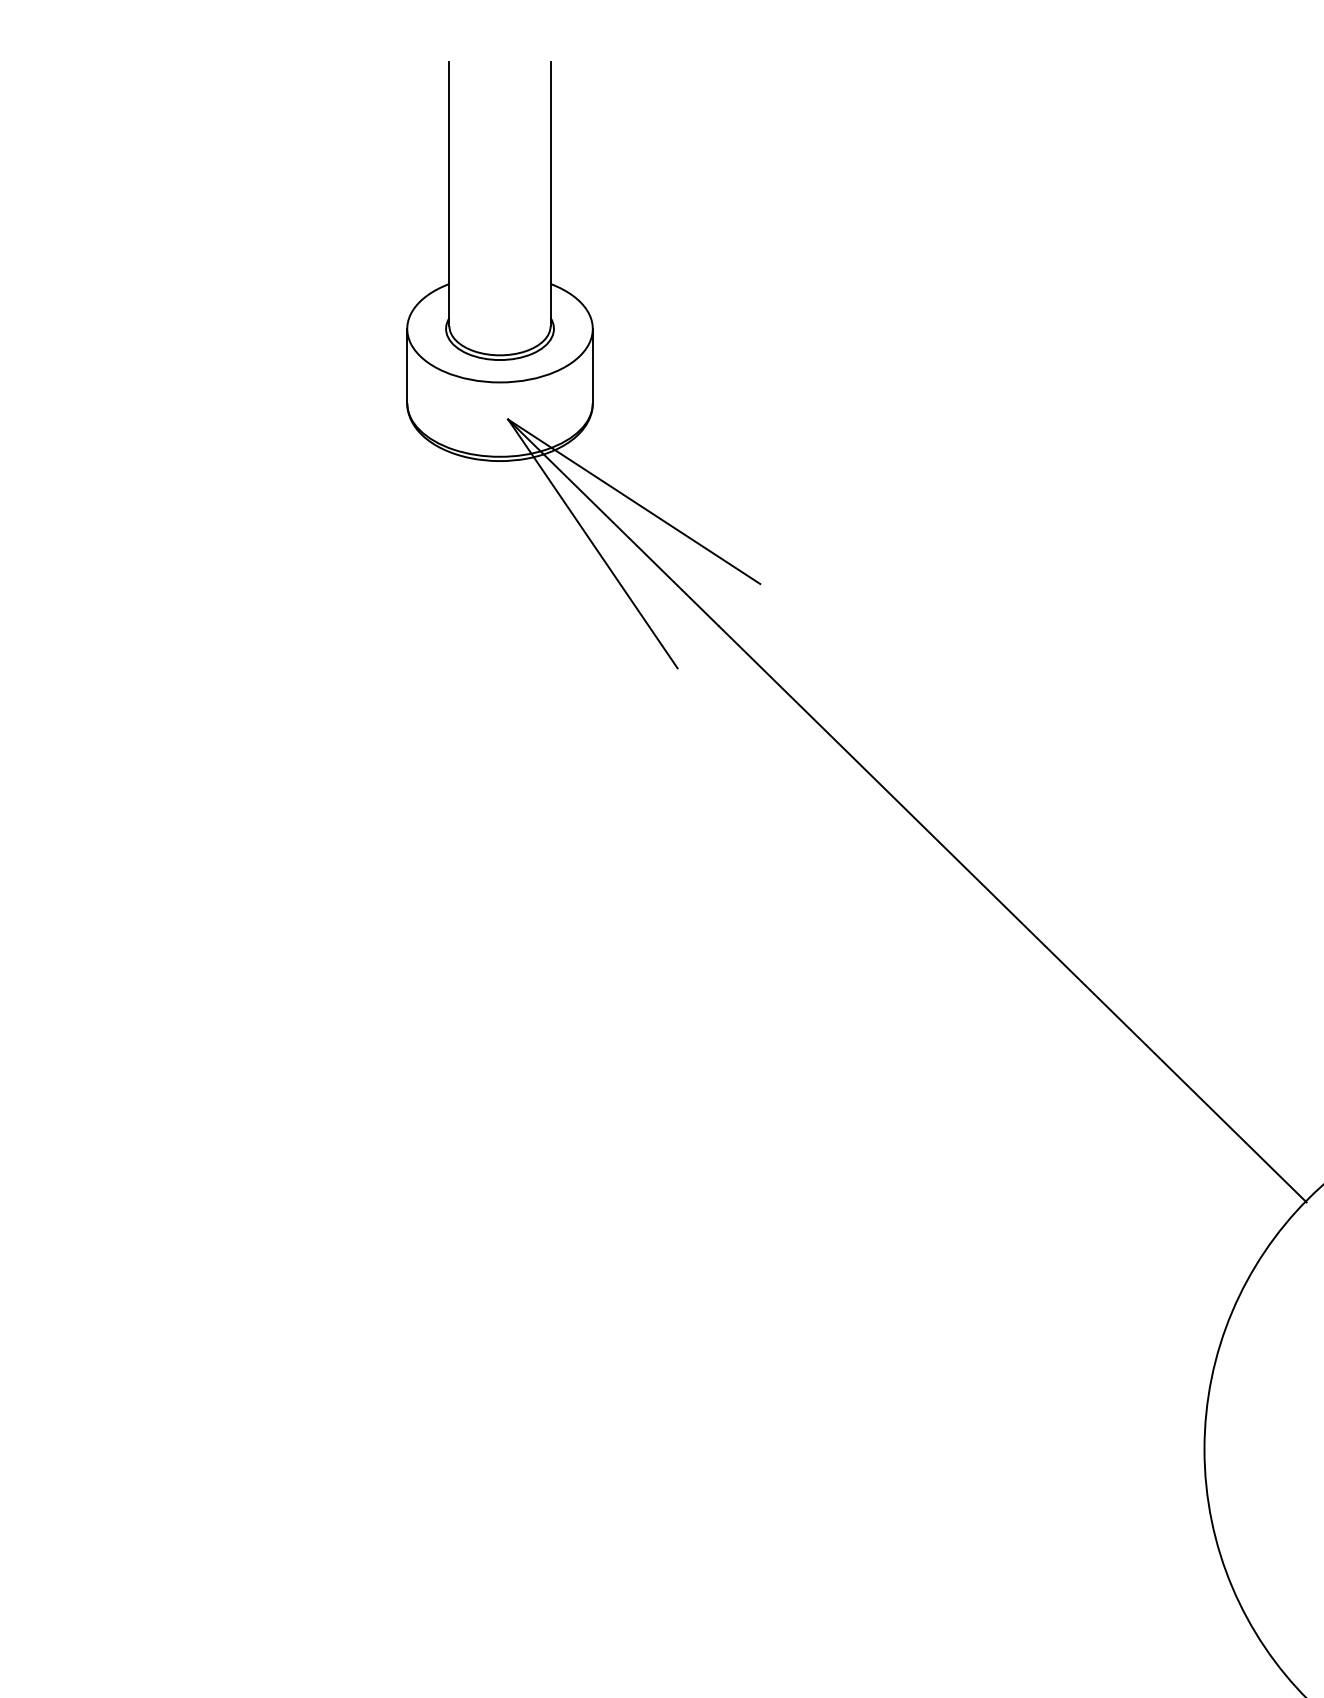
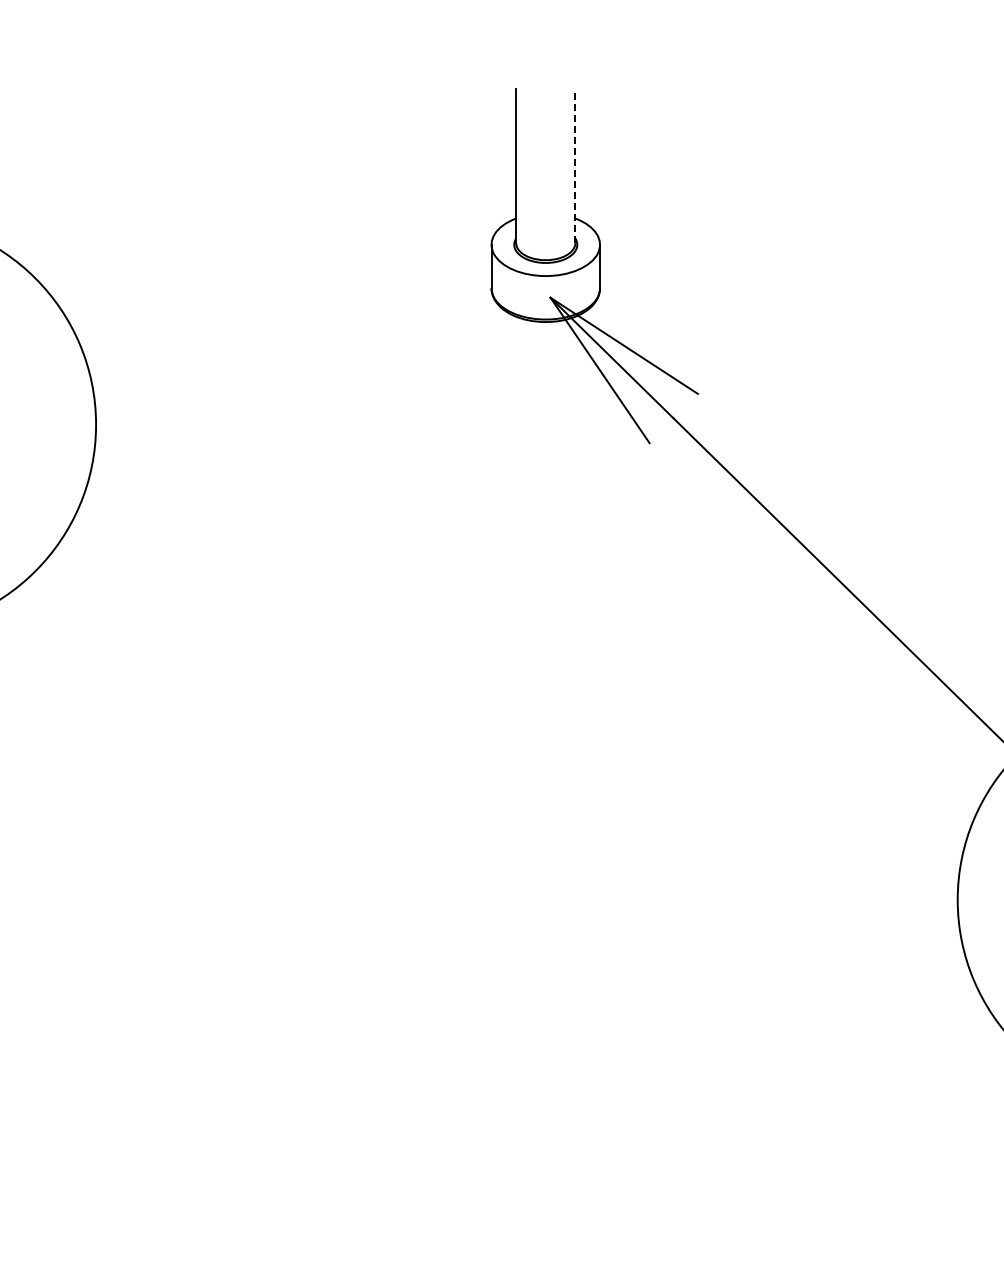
line: (550, 193) -> (575, 165), solid -> dashed

